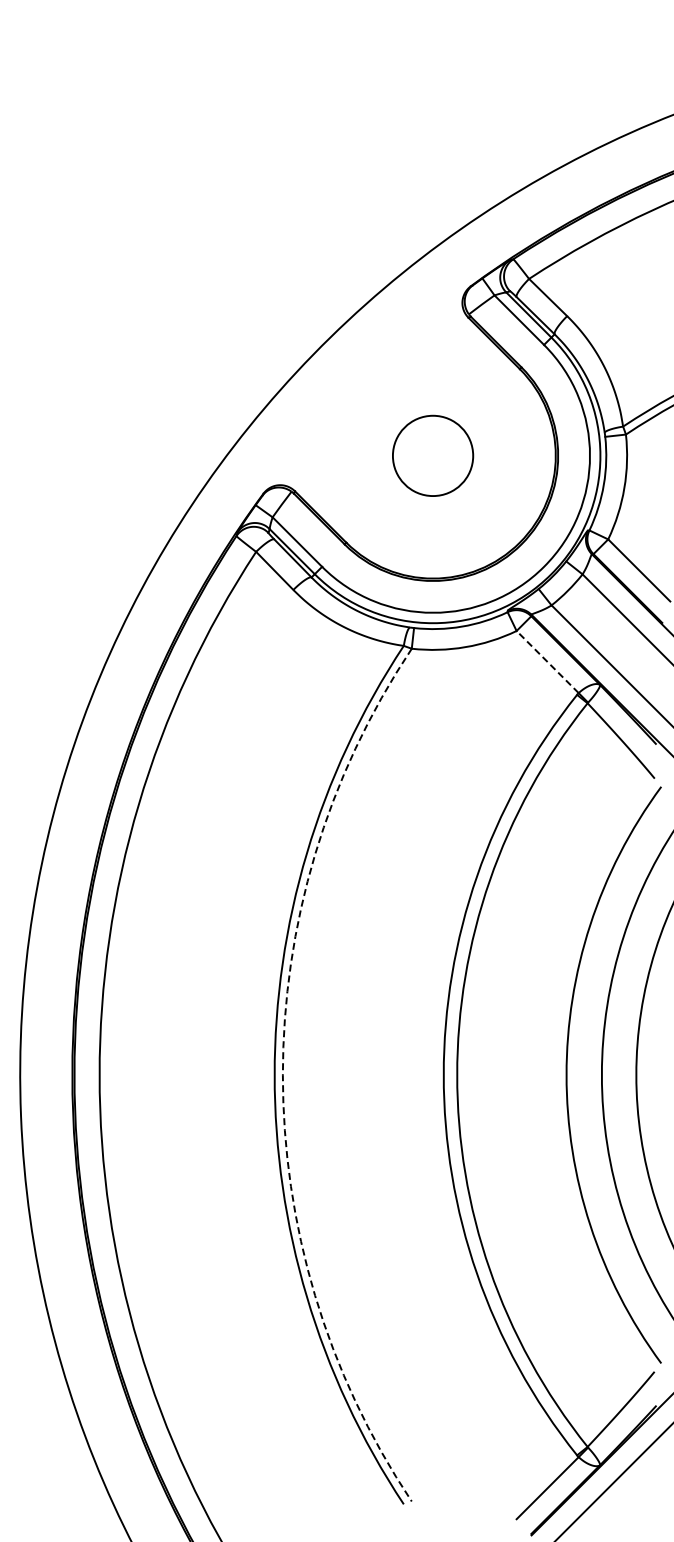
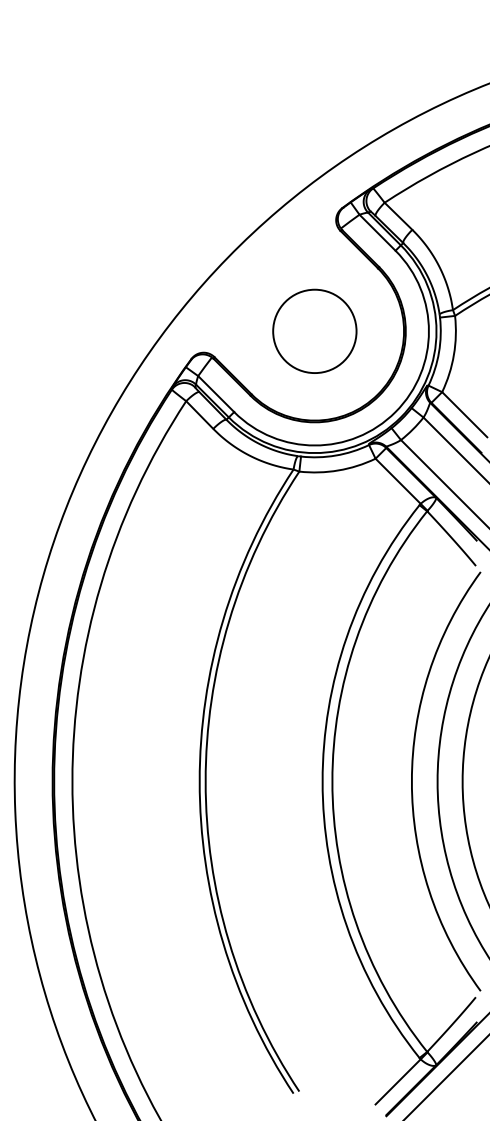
circle: (432, 455) -> (314, 331), size x1.43
line: (547, 662) -> (398, 481), dashed -> solid
arc: (282, 1075) -> (205, 781), dashed -> solid

